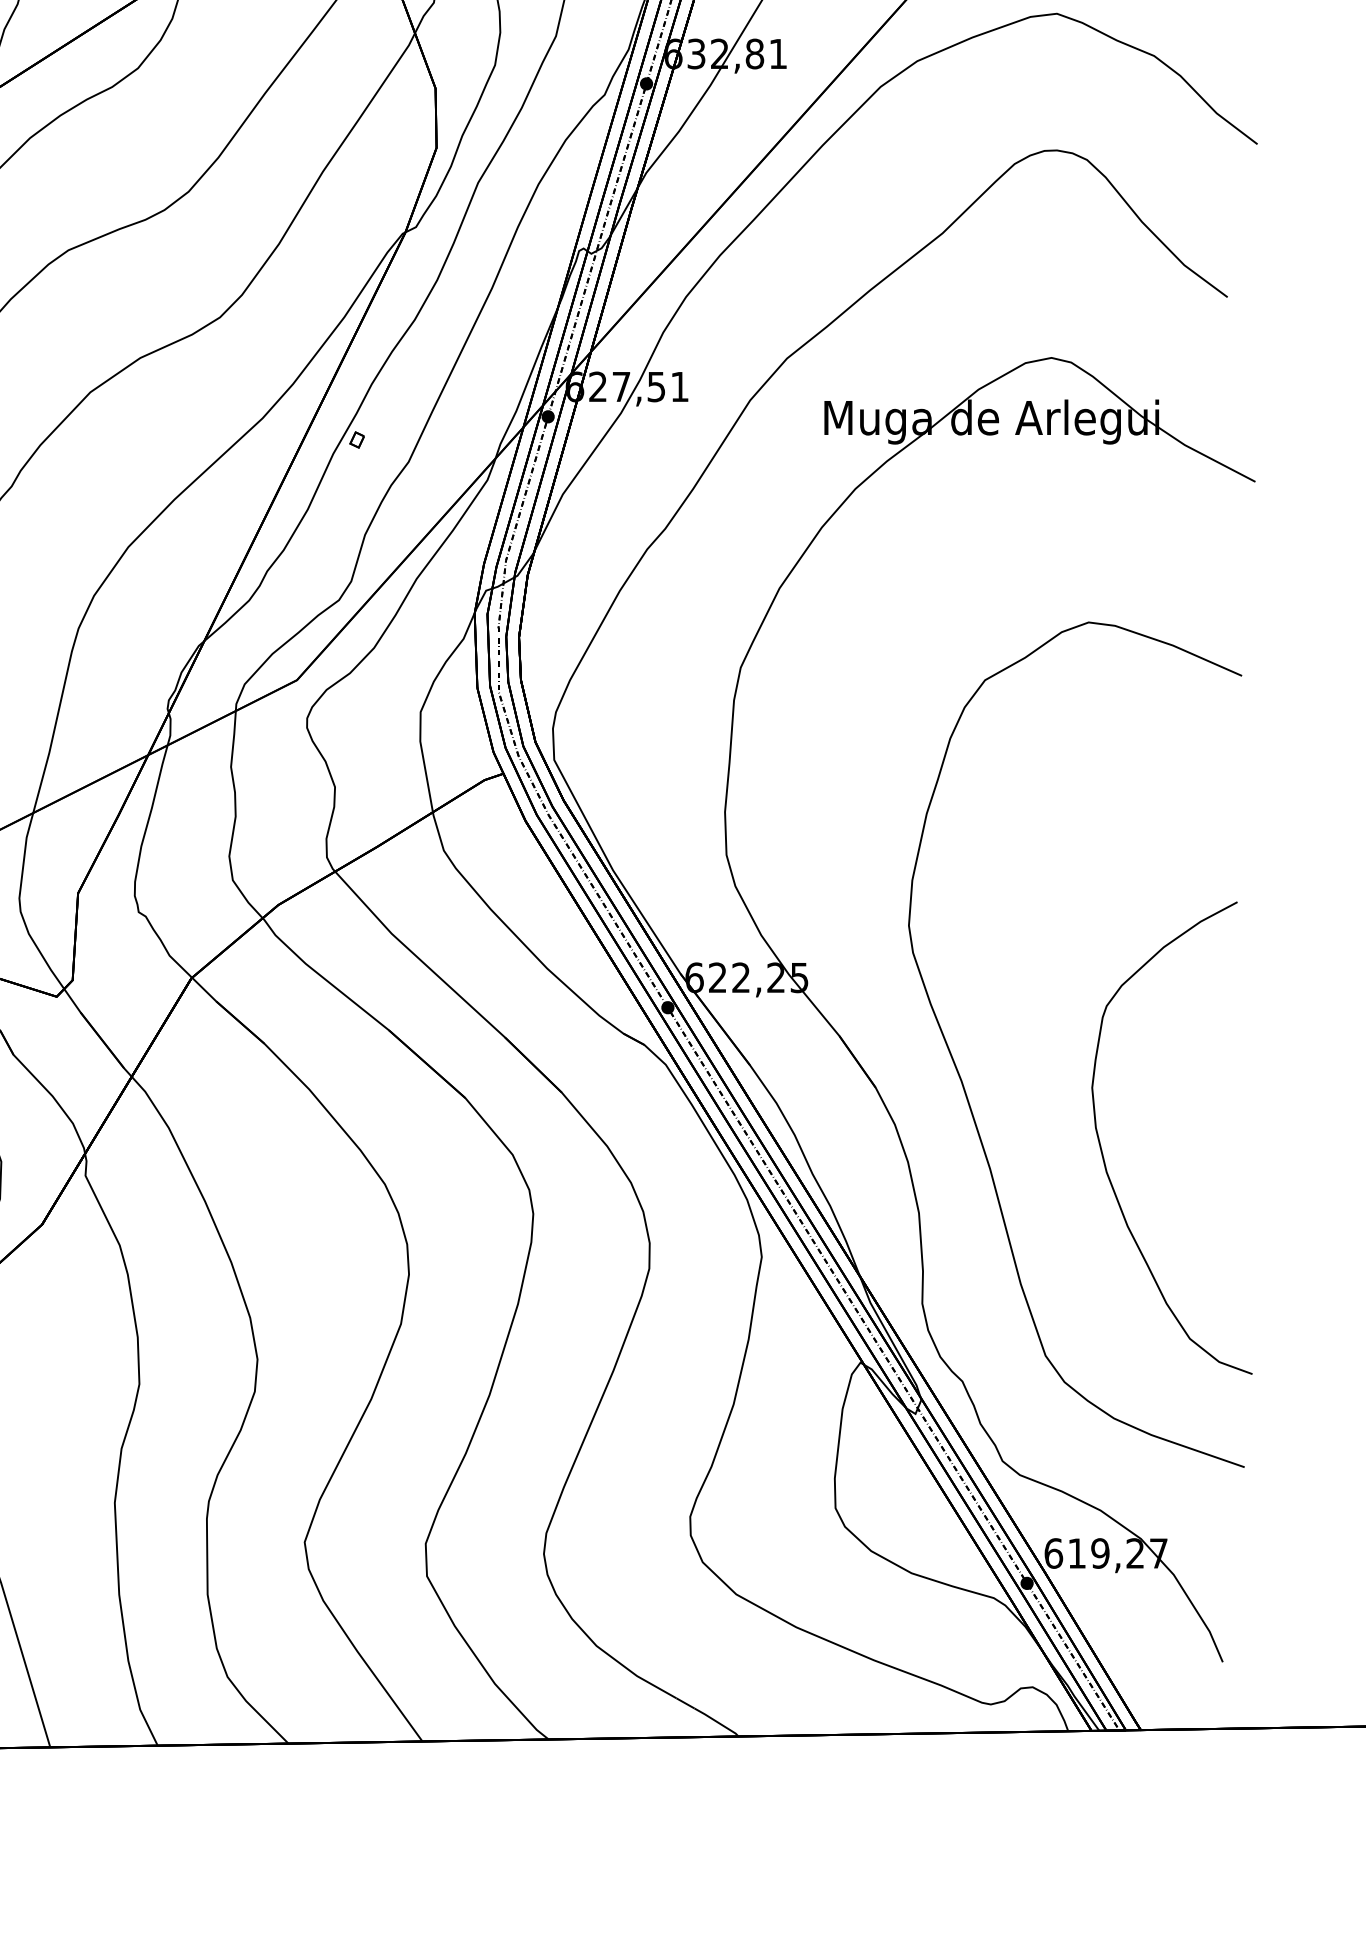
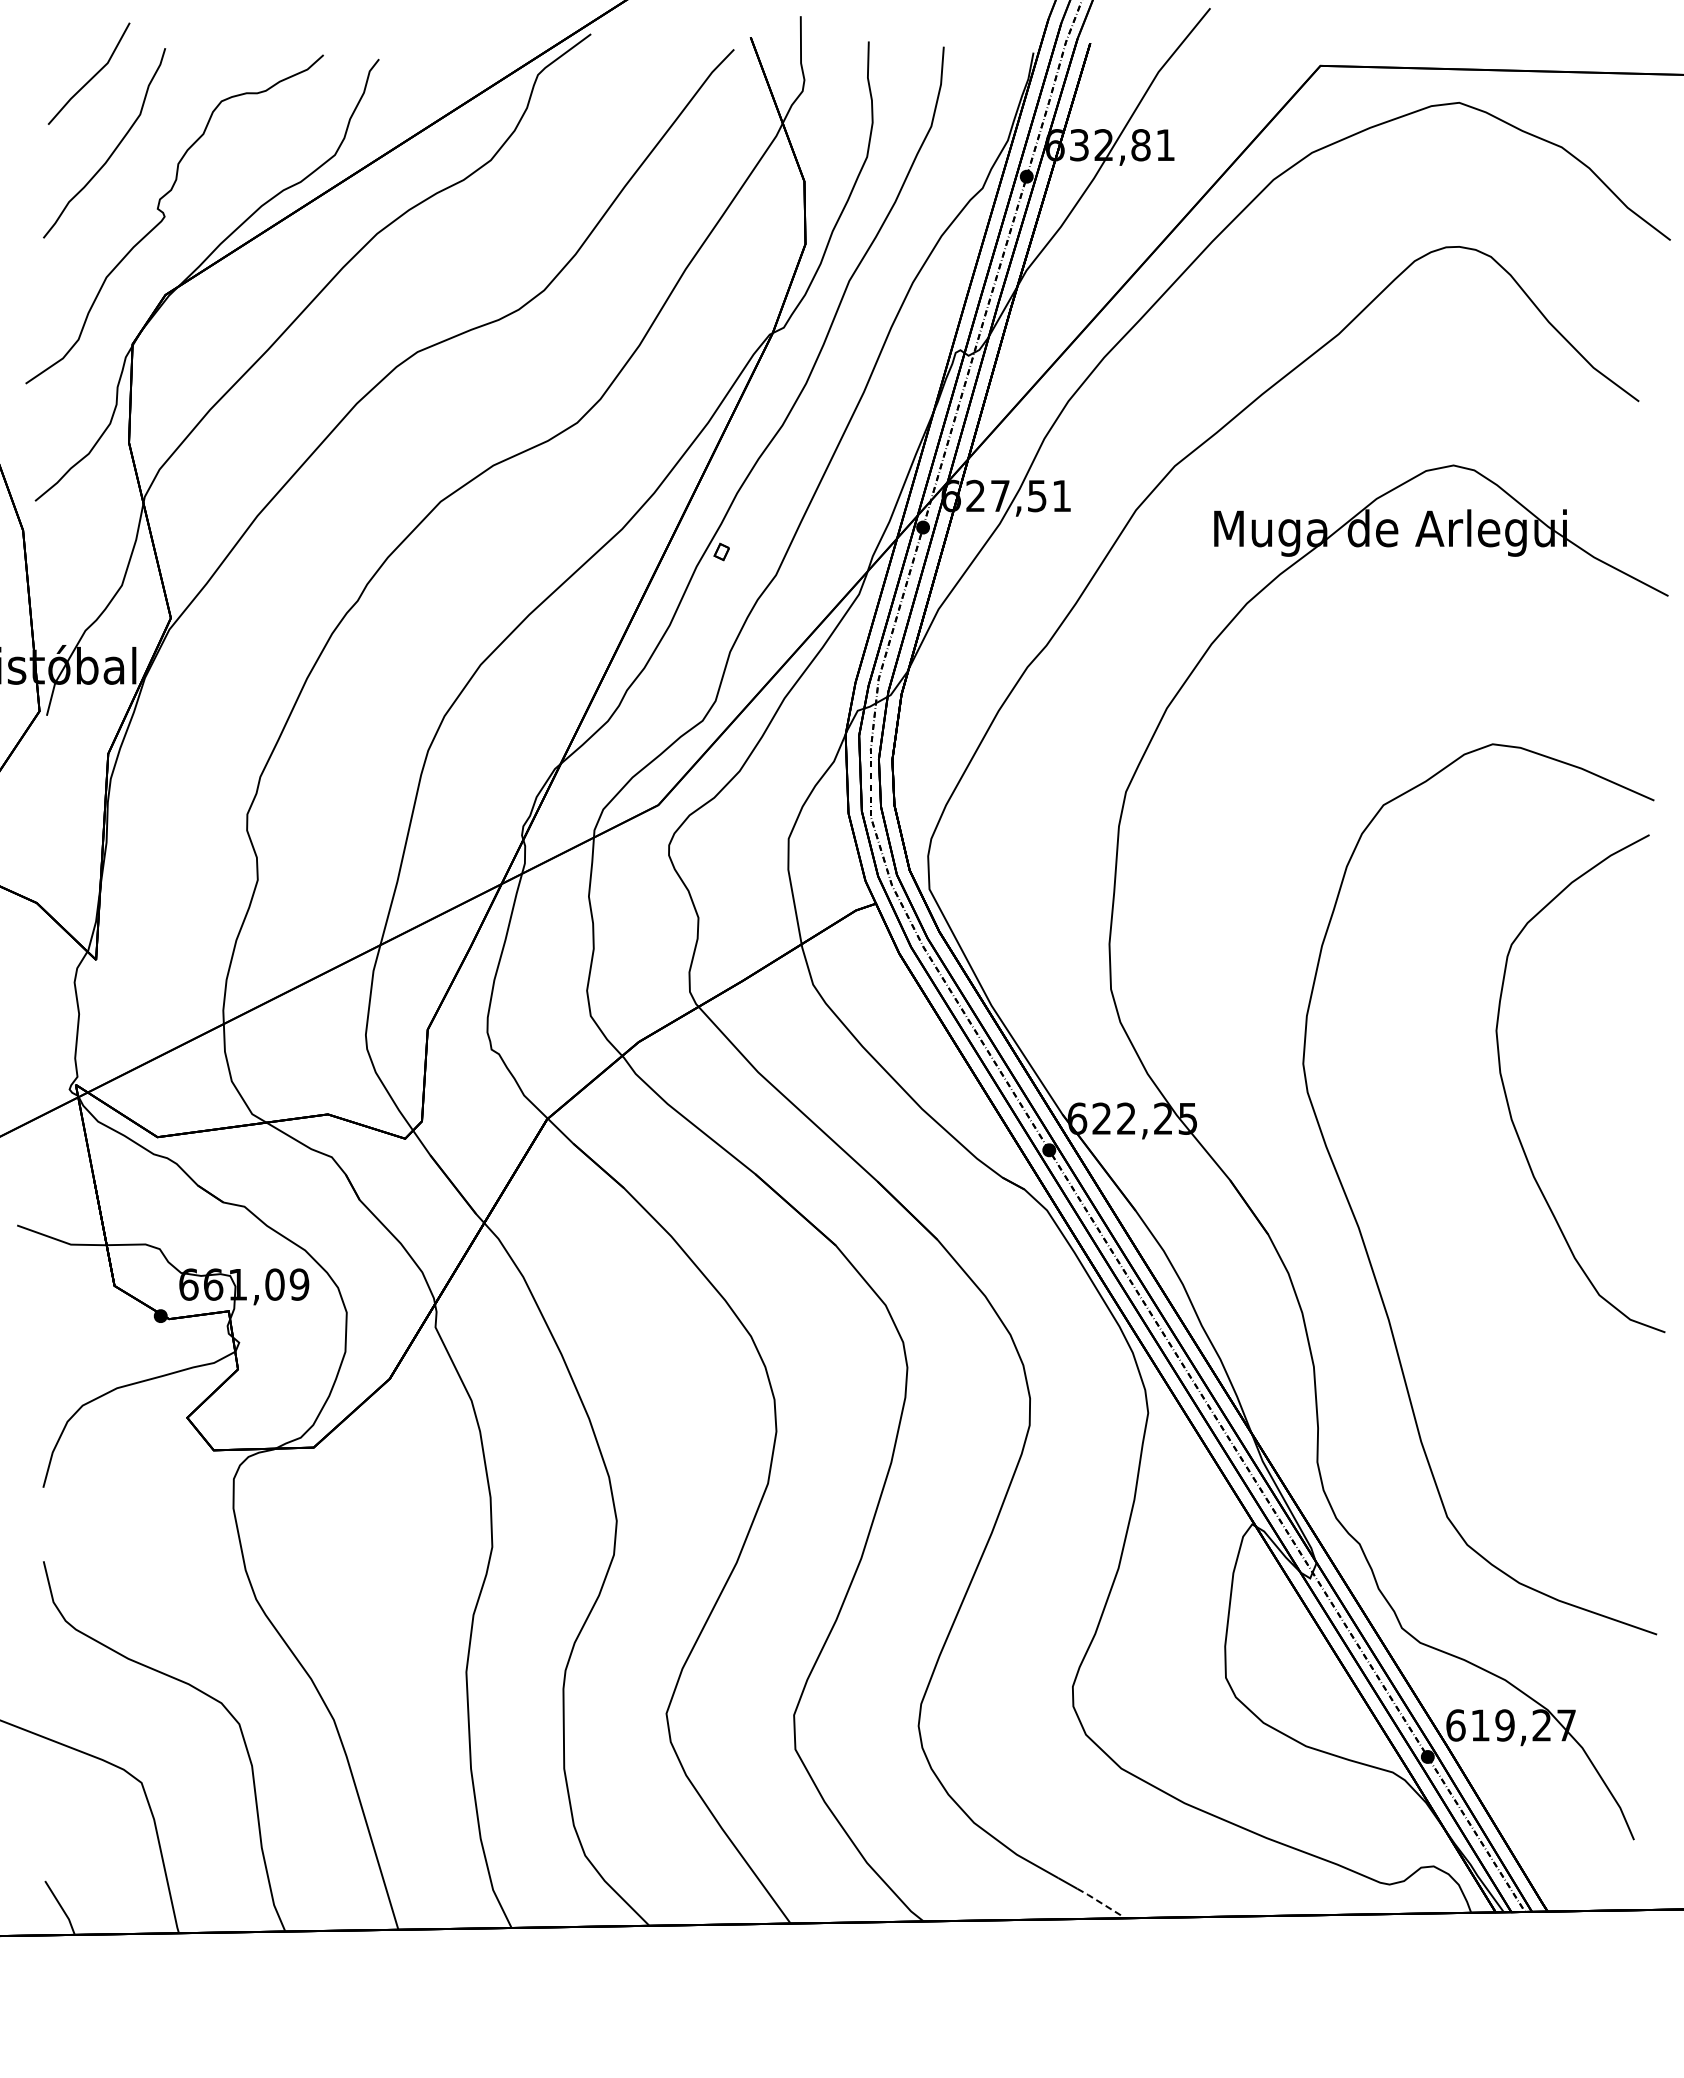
curve: (1103, 1155) -> (1508, 1101), moved
line: (717, 1722) -> (1101, 1903), solid -> dashed

